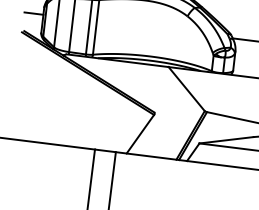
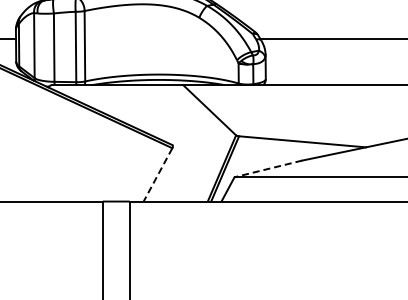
line: (139, 134) -> (157, 175), solid -> dashed
line: (226, 139) -> (268, 168), solid -> dashed

